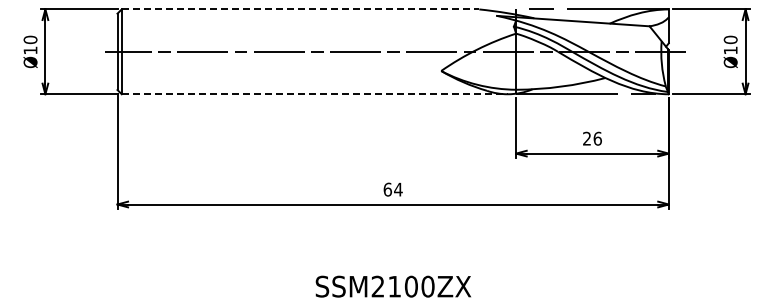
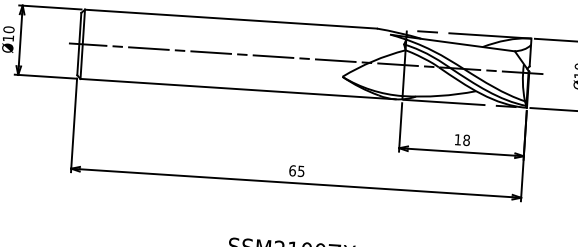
line: (300, 9) -> (230, 19), dashed -> solid
line: (315, 94) -> (238, 89), dashed -> solid
text: (592, 138) -> (462, 139), 26 -> 18
text: (398, 189) -> (301, 171), 64 -> 65

